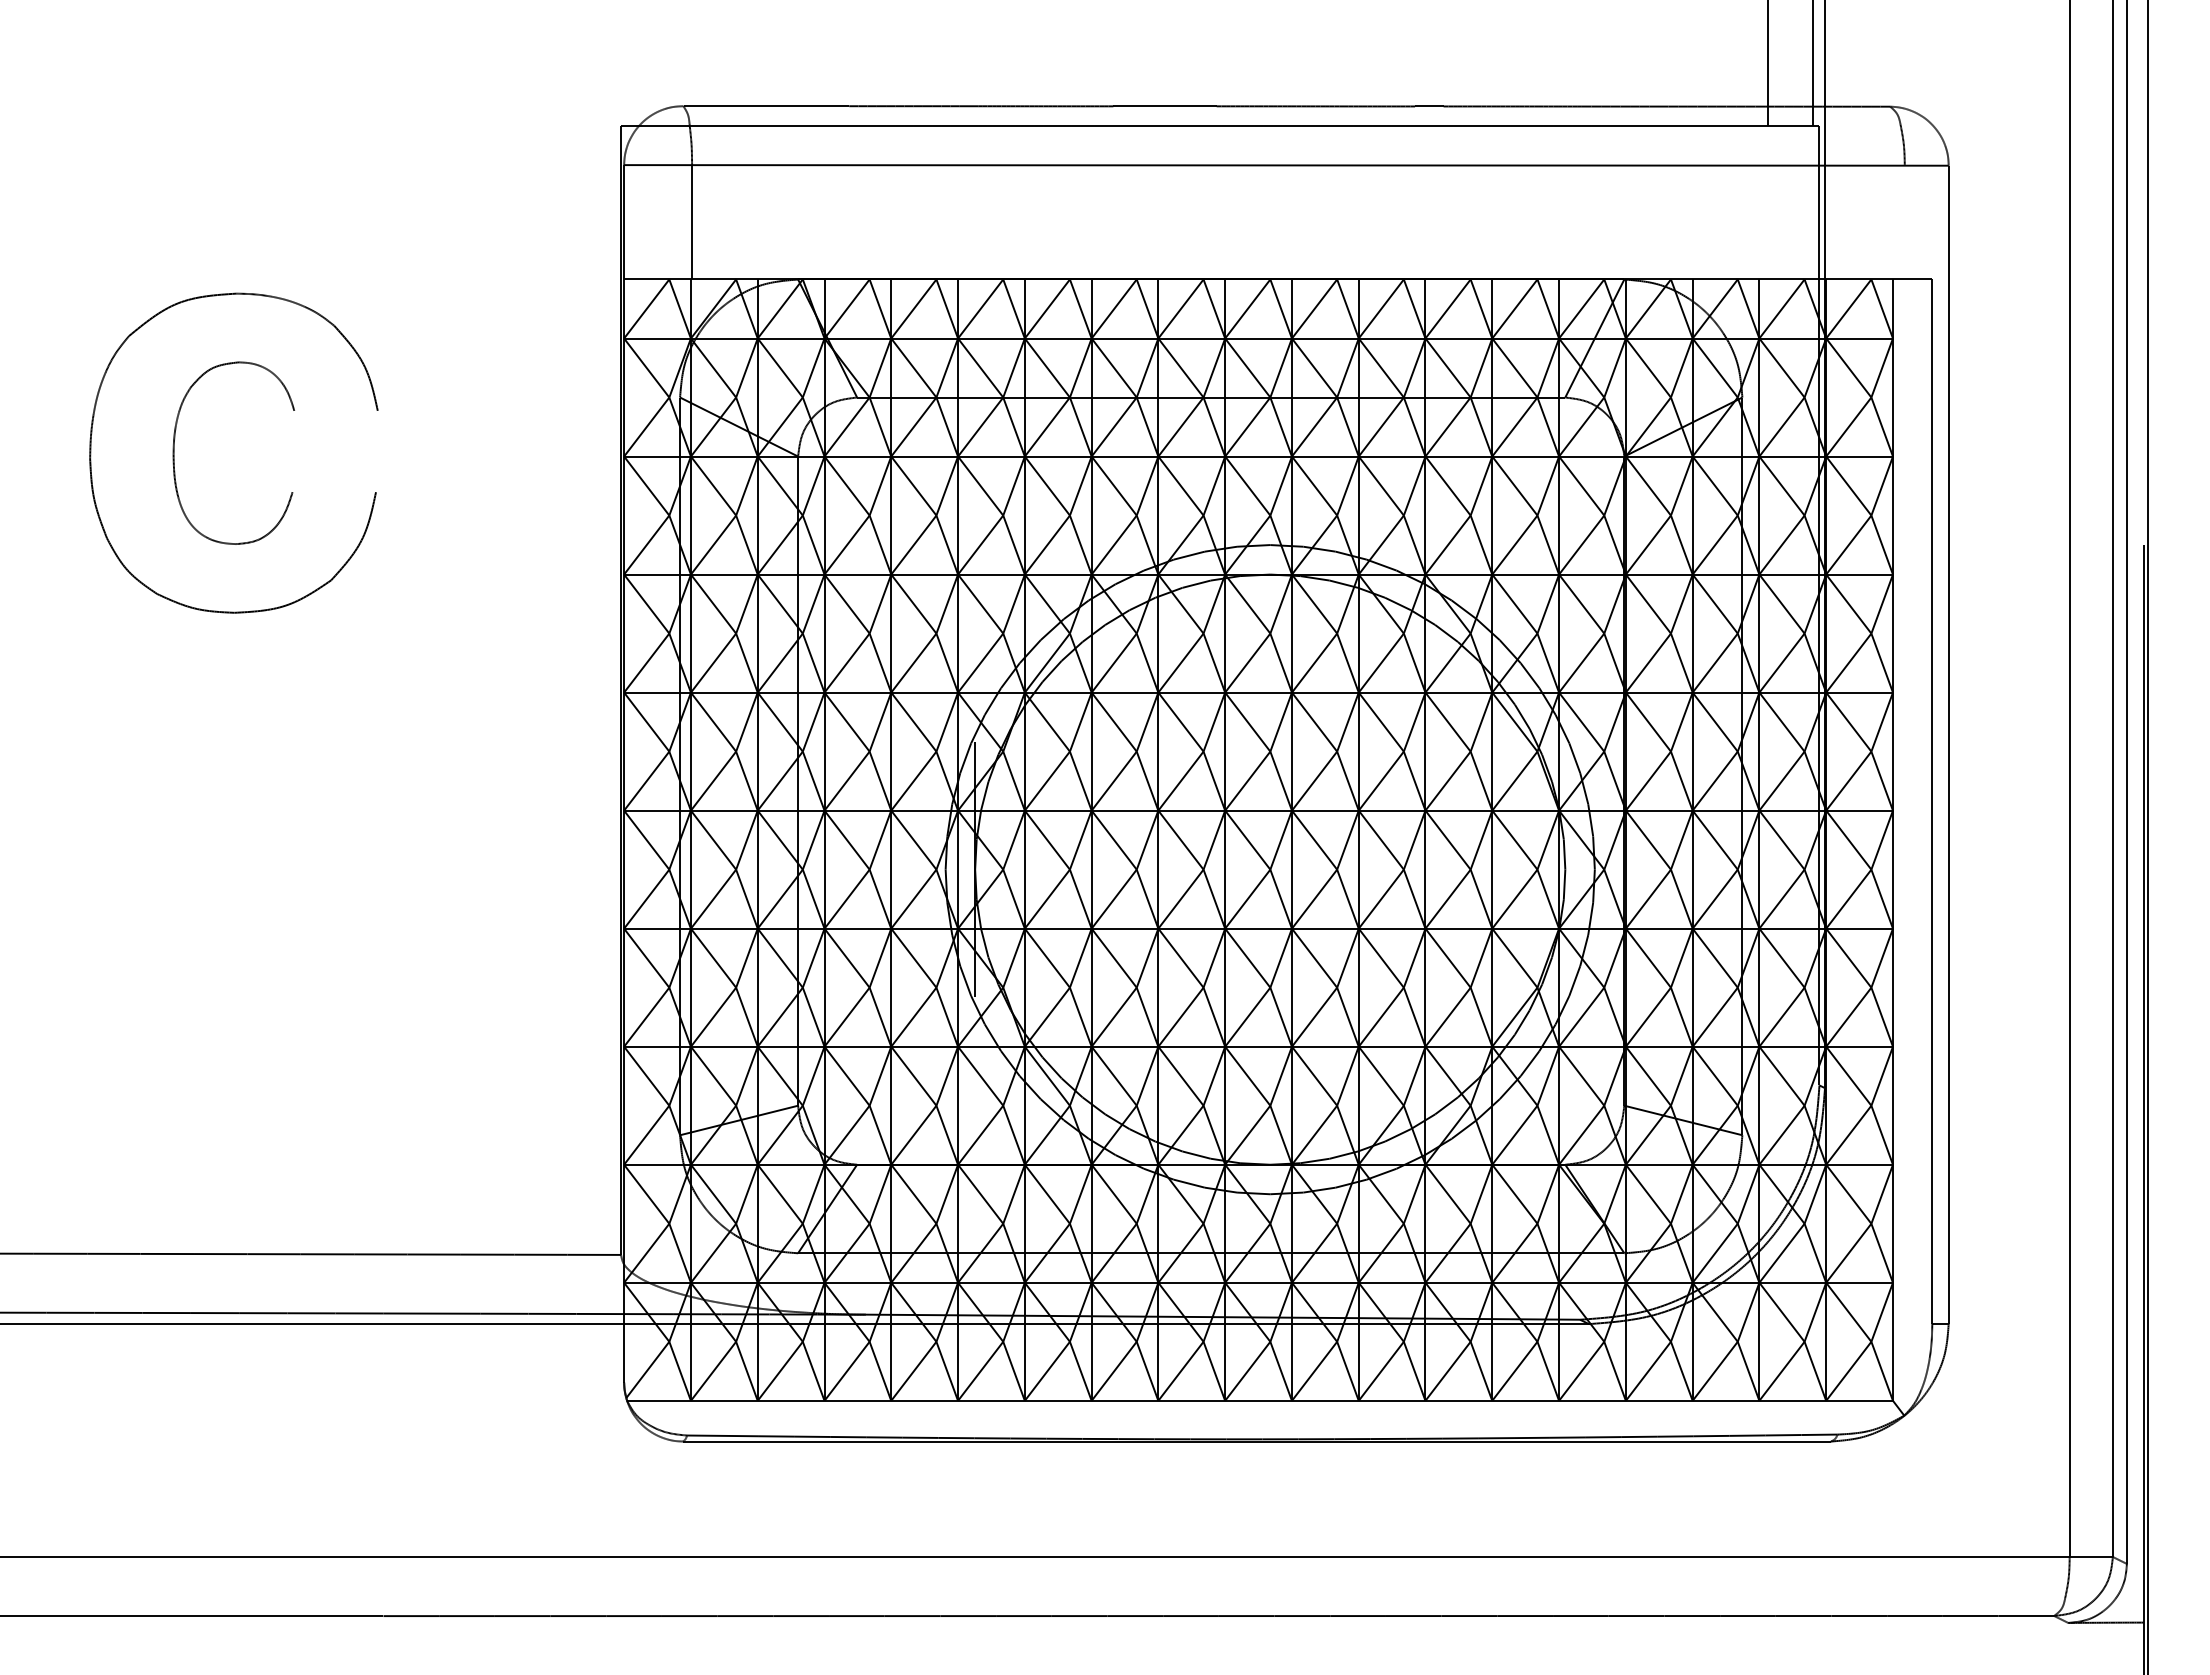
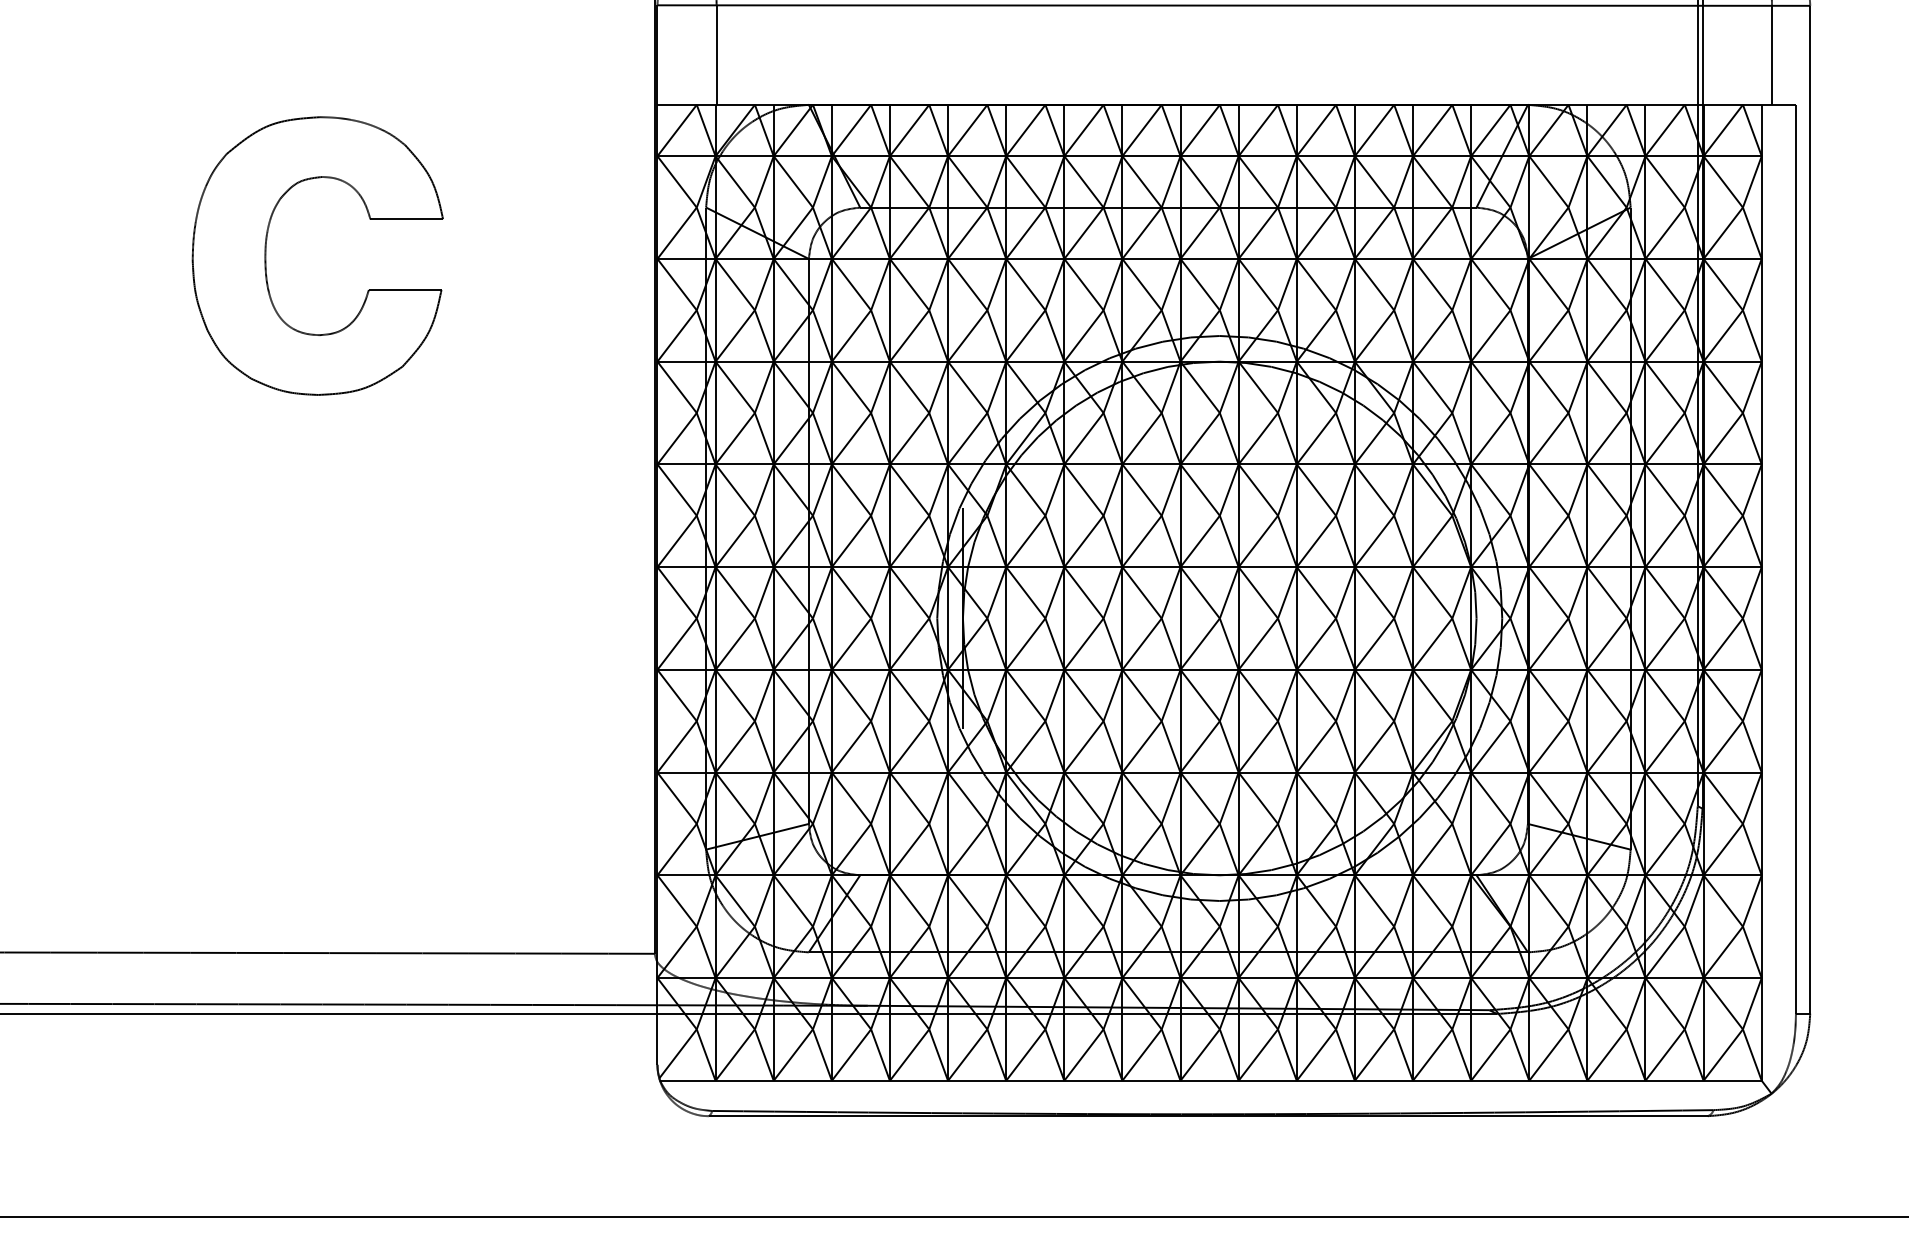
line: (1904, 222) -> (1771, 55), added
line: (335, 410) -> (406, 218), added
line: (334, 492) -> (405, 290), added

